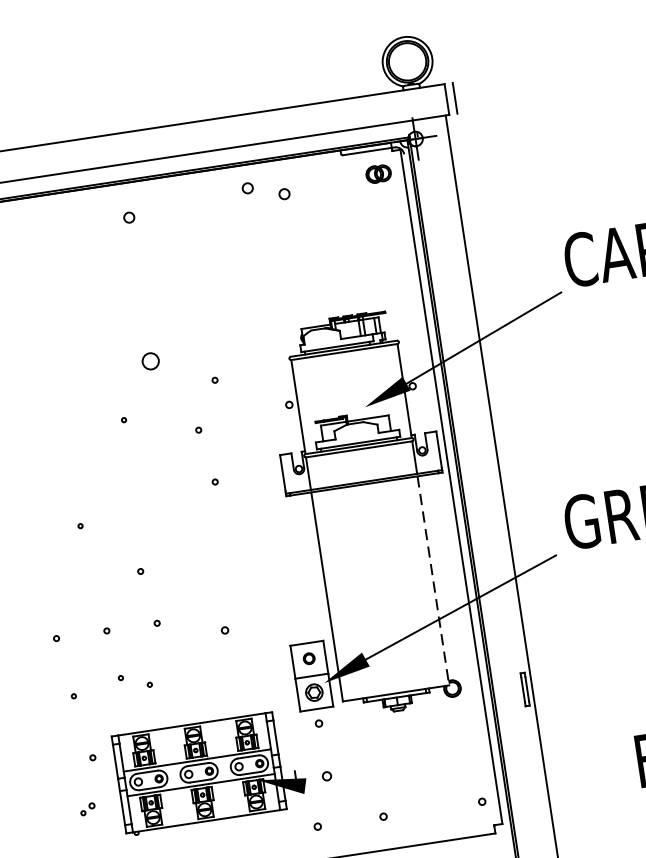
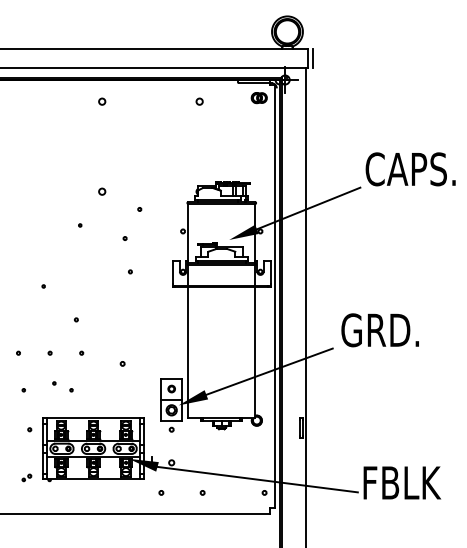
circle: (247, 188) -> (177, 94), removed
circle: (151, 360) -> (102, 191), size x0.62
line: (433, 580) -> (255, 352), dashed -> solid
line: (467, 782) -> (257, 479), added
part: (87, 808) -> (26, 477), moved

